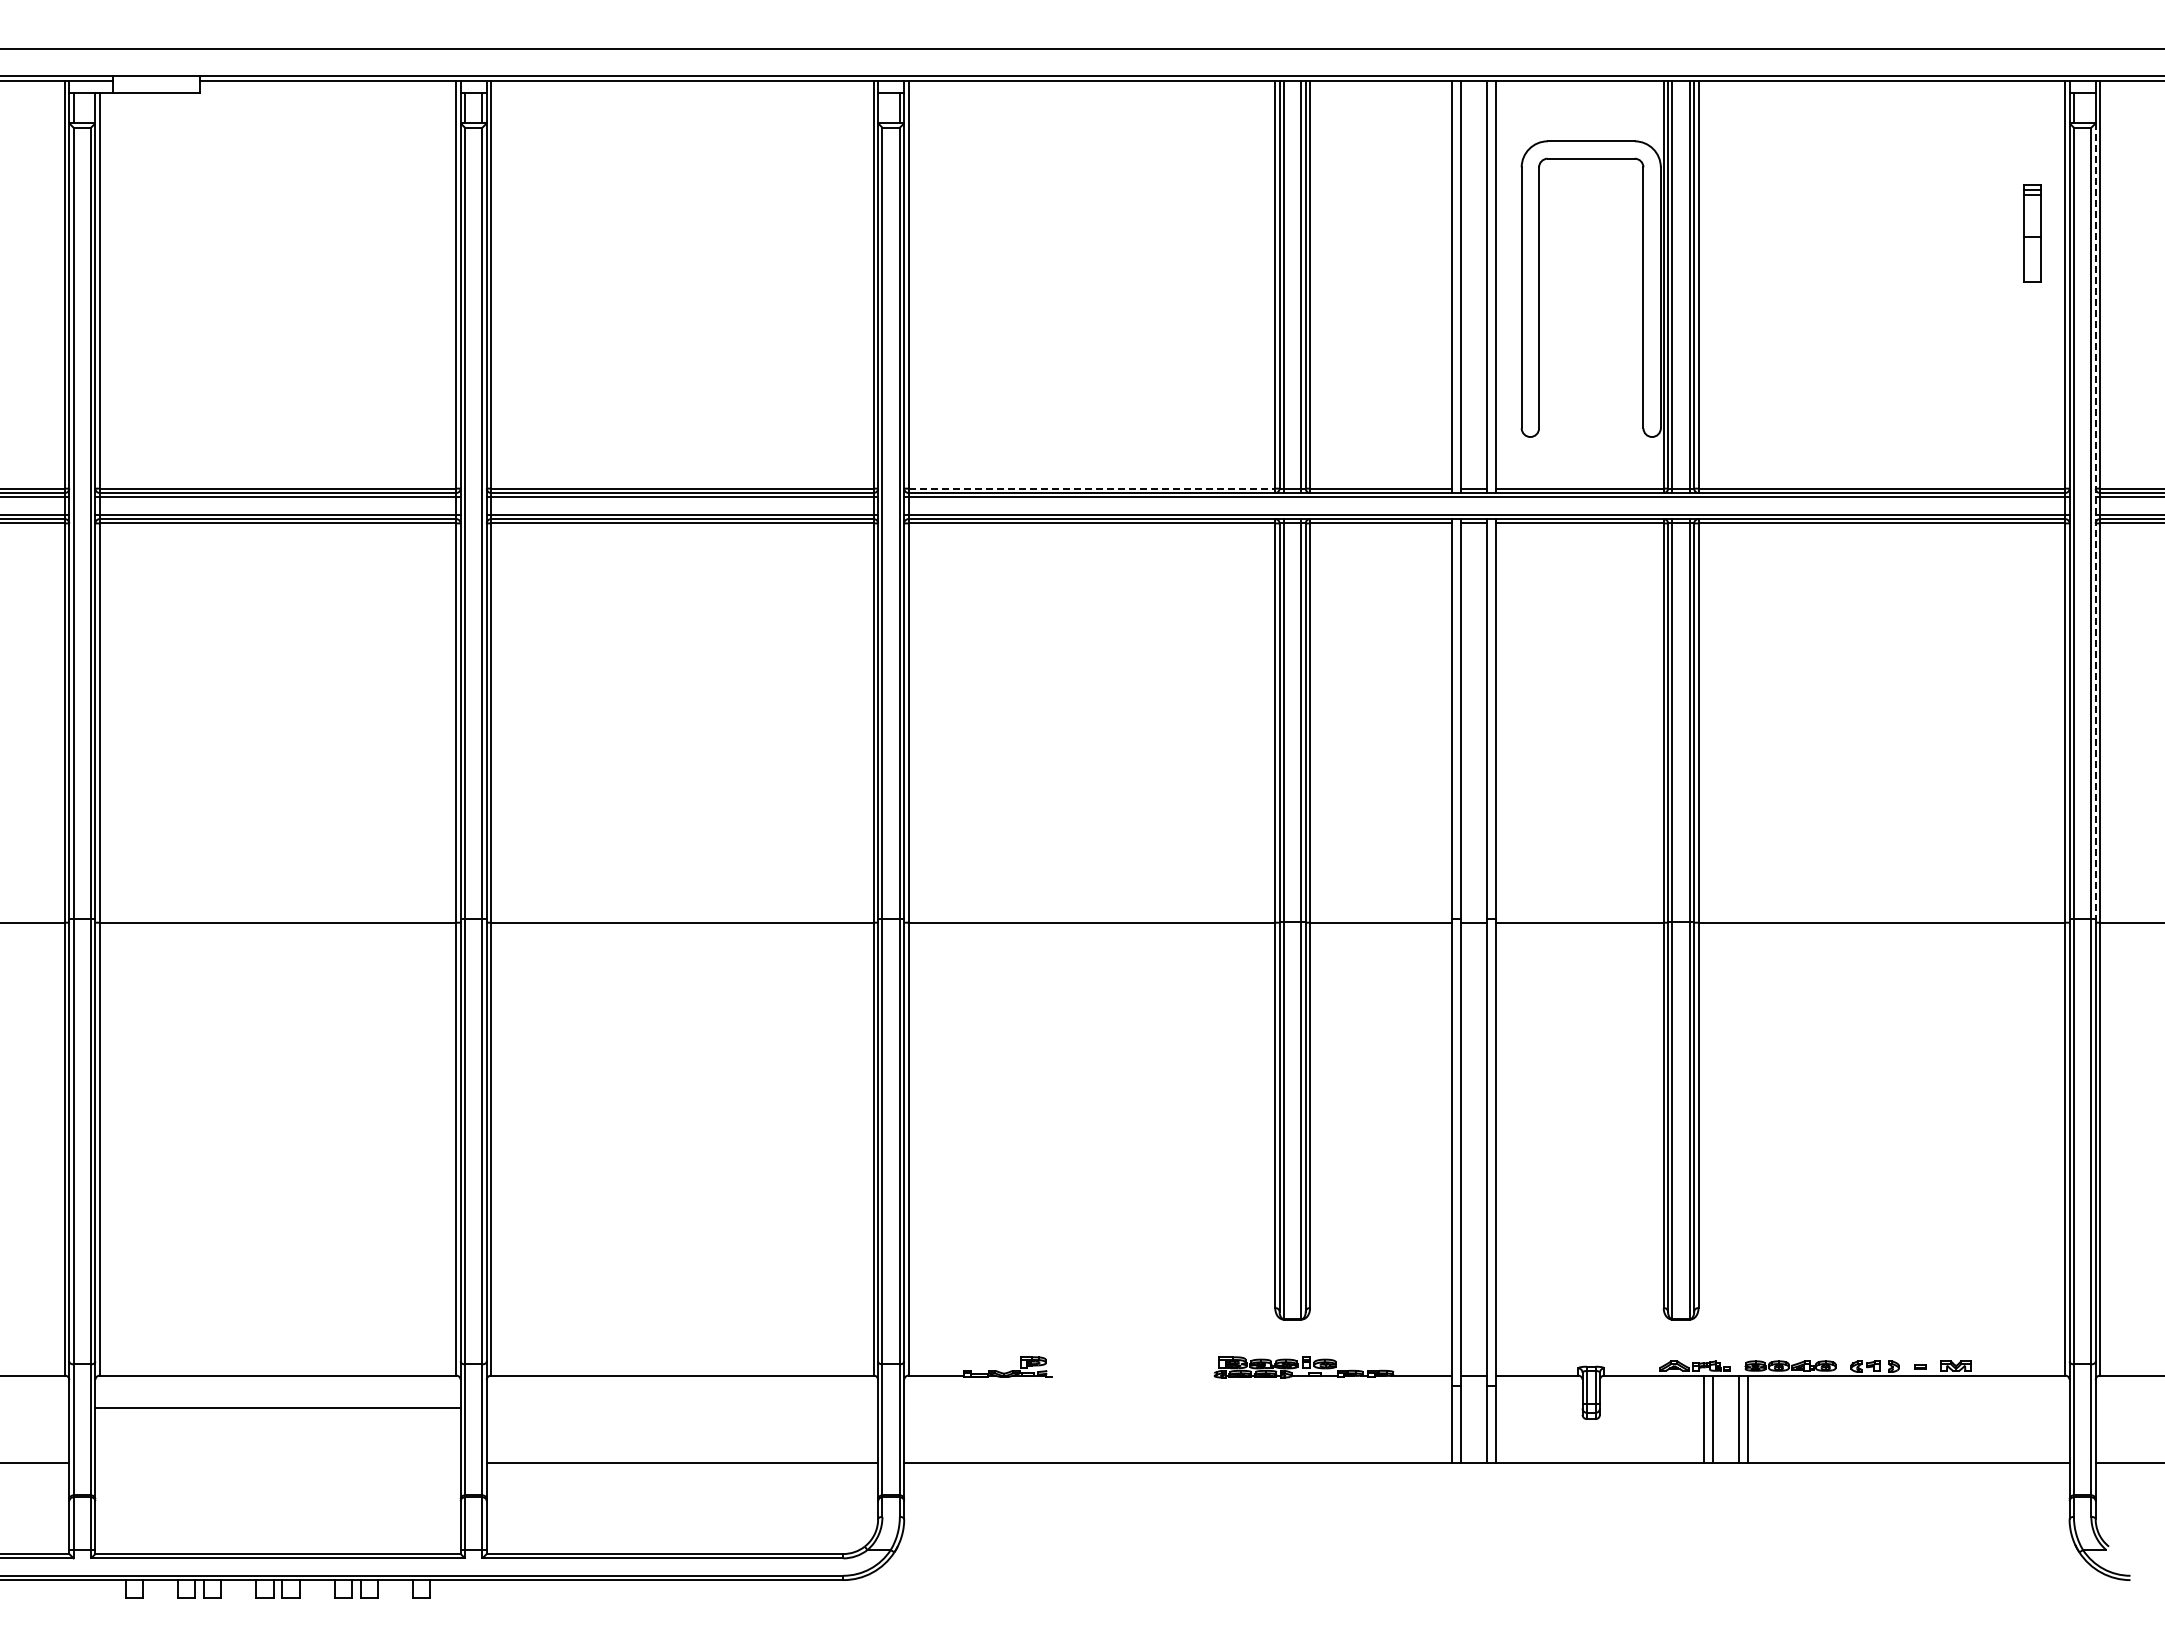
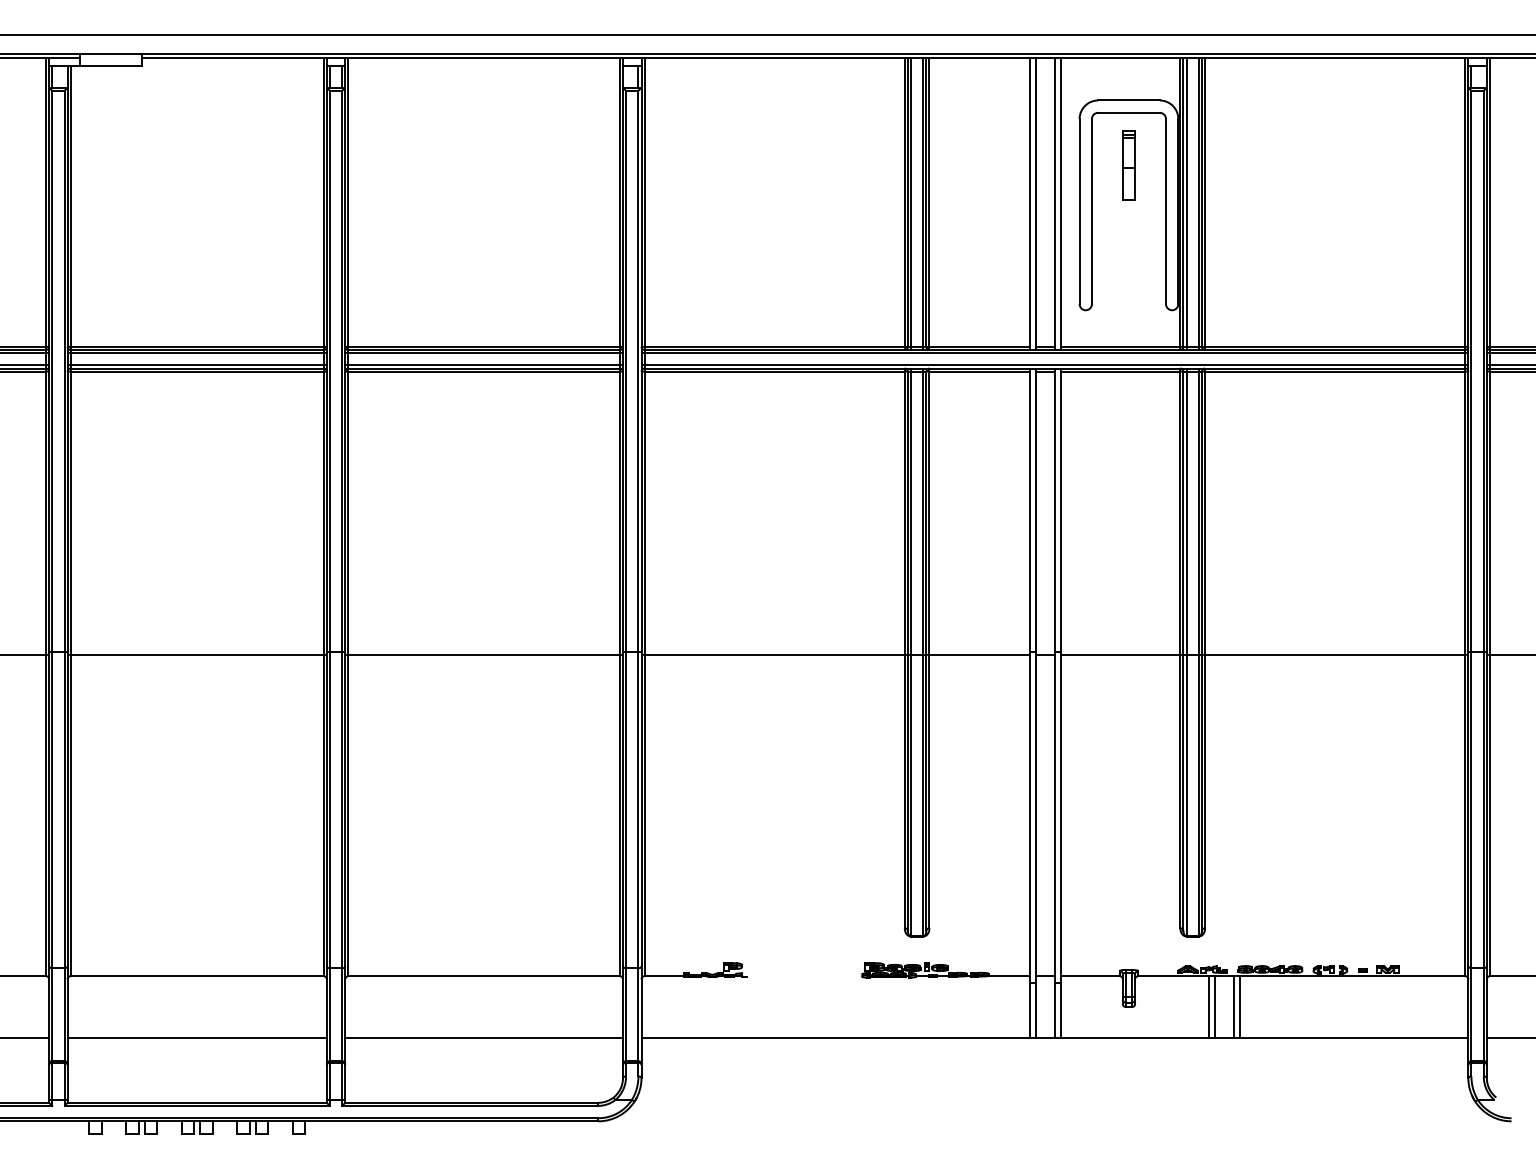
part: (2032, 233) -> (1129, 165), moved
line: (1092, 488) -> (775, 346), dashed -> solid
line: (2095, 521) -> (1486, 370), dashed -> solid
line: (277, 1407) -> (196, 1037), moved

